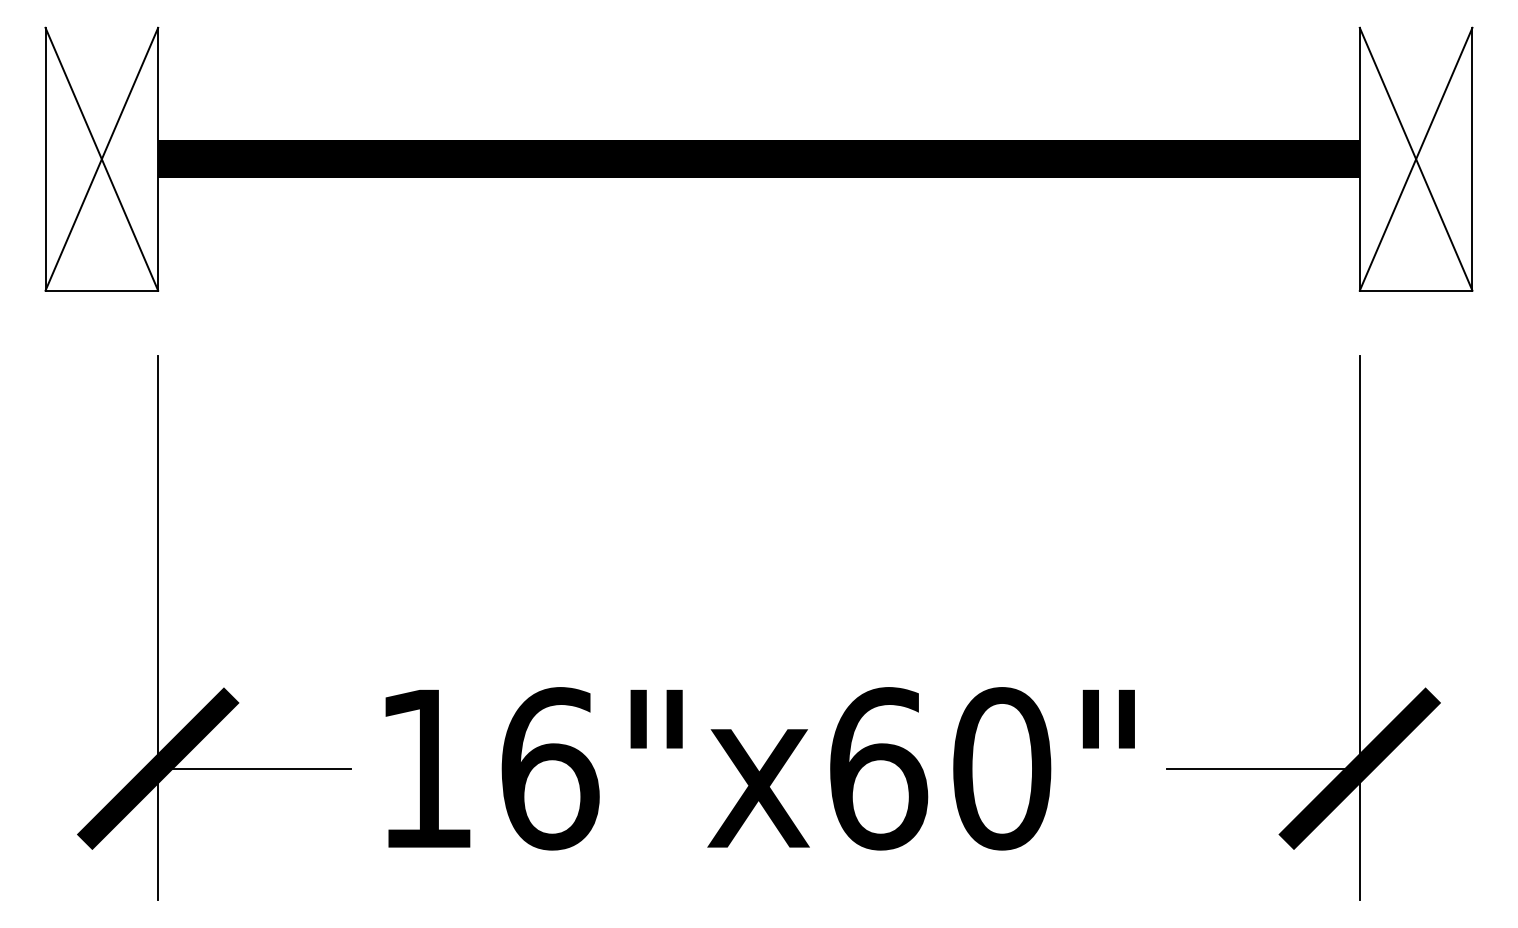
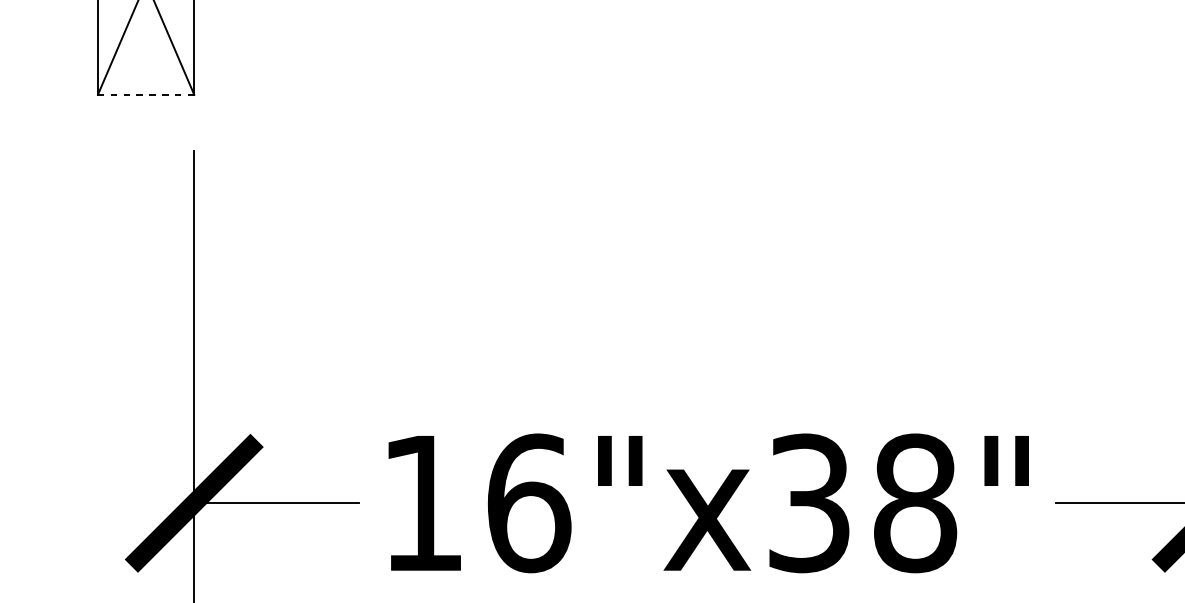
line: (102, 290) -> (146, 94), solid -> dashed
text: (940, 768) -> (862, 503), 16"x60" -> 16"x38"

